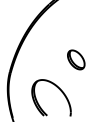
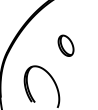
part: (76, 59) -> (66, 45), moved

